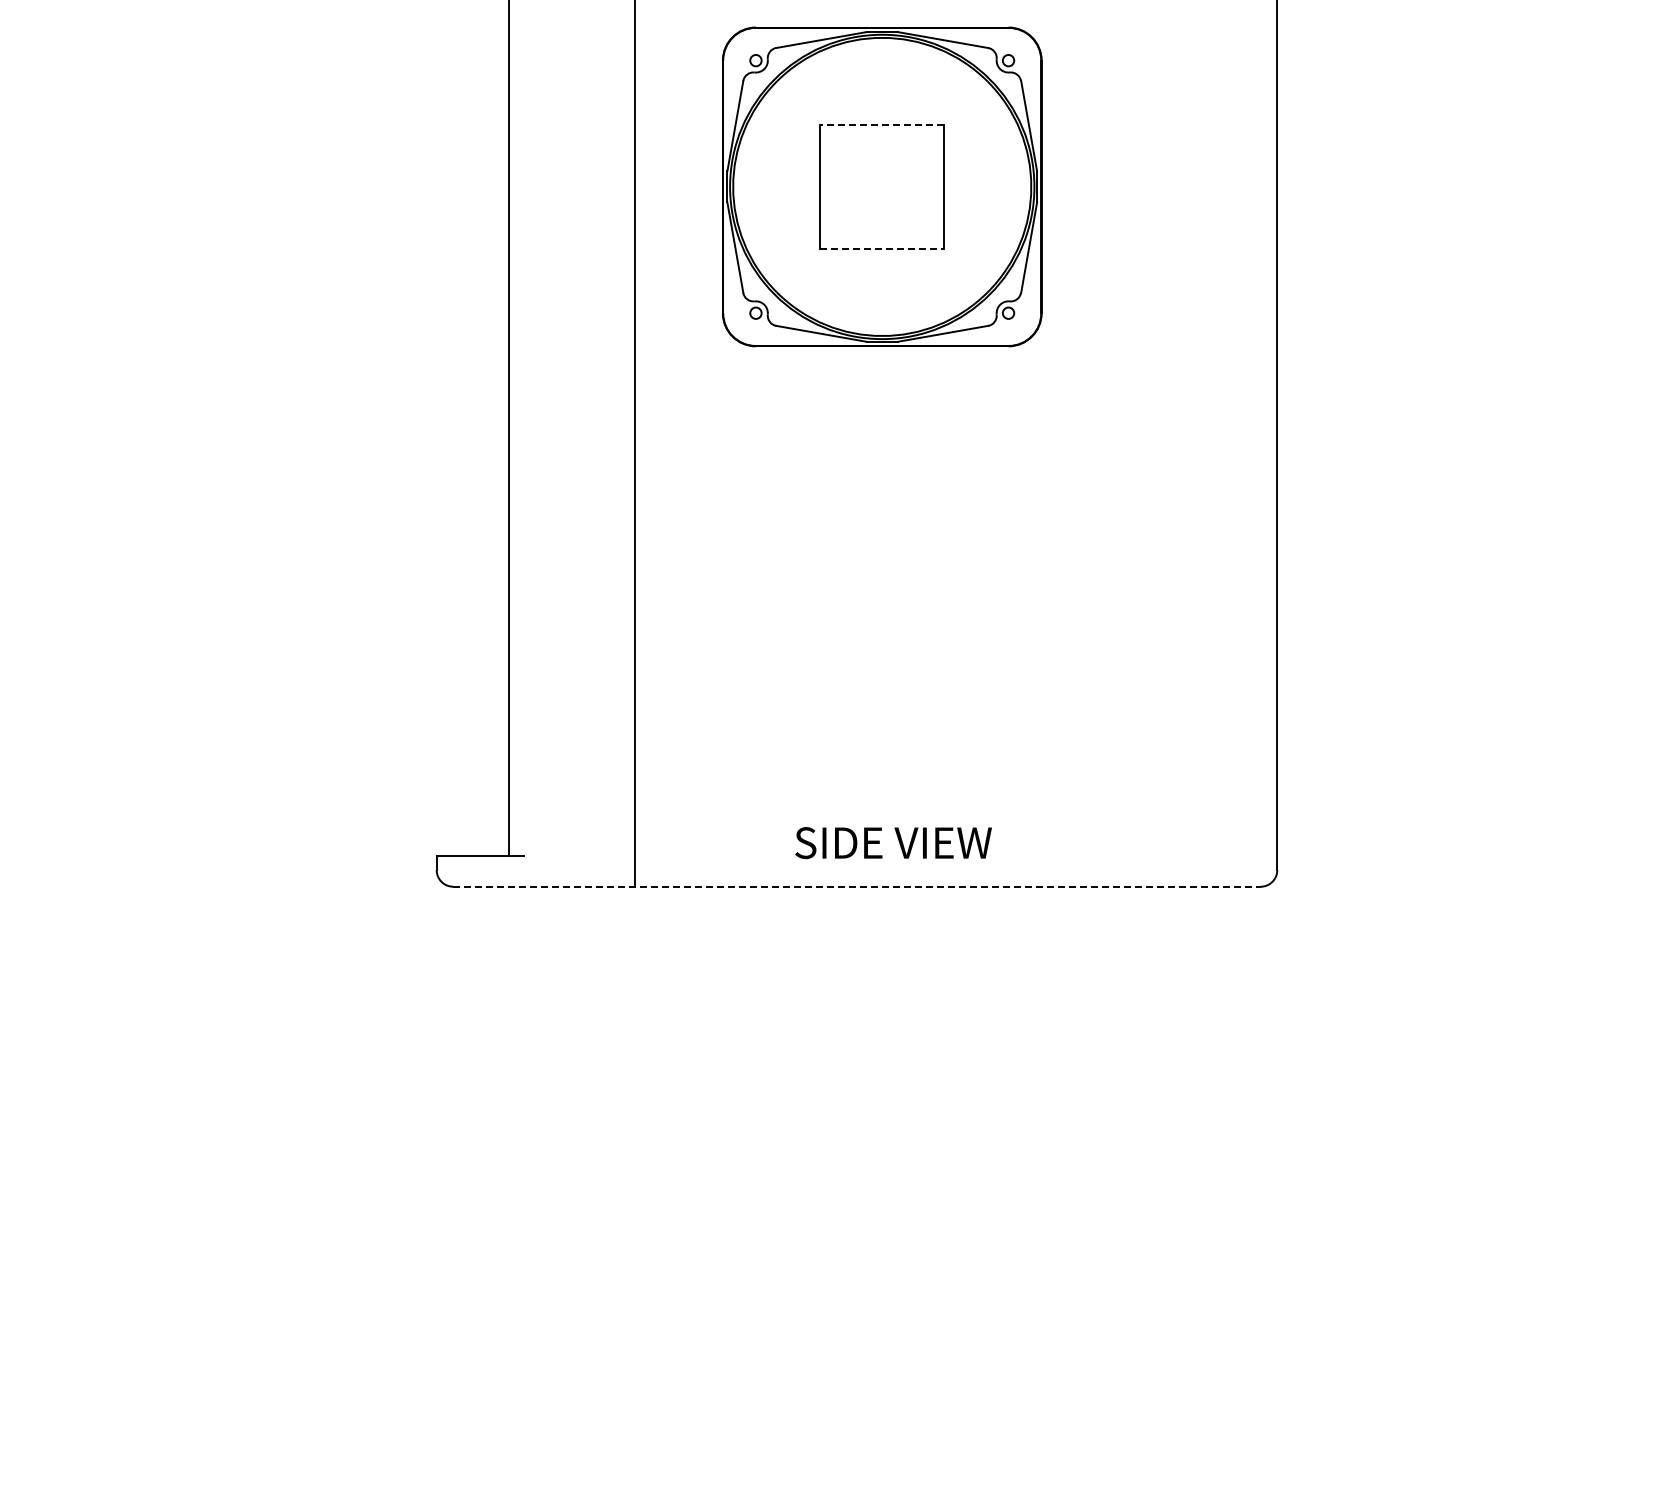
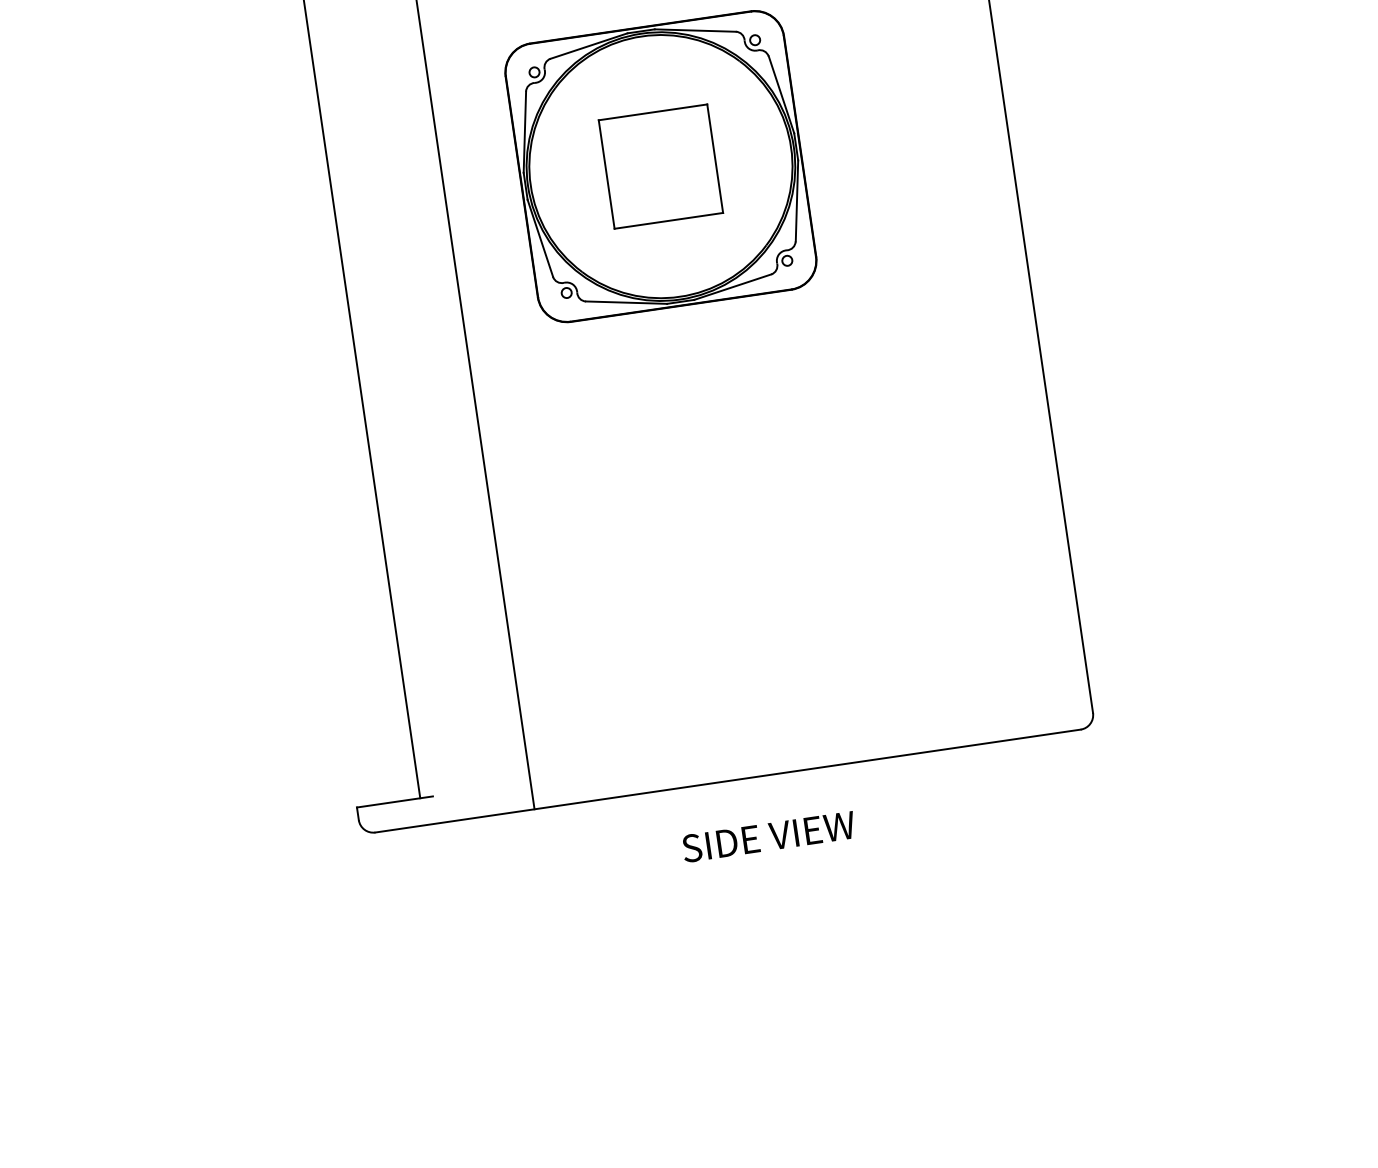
line: (881, 124) -> (652, 112), dashed -> solid
line: (882, 249) -> (669, 221), dashed -> solid
text: (893, 843) -> (768, 837), moved
line: (857, 886) -> (728, 780), dashed -> solid

